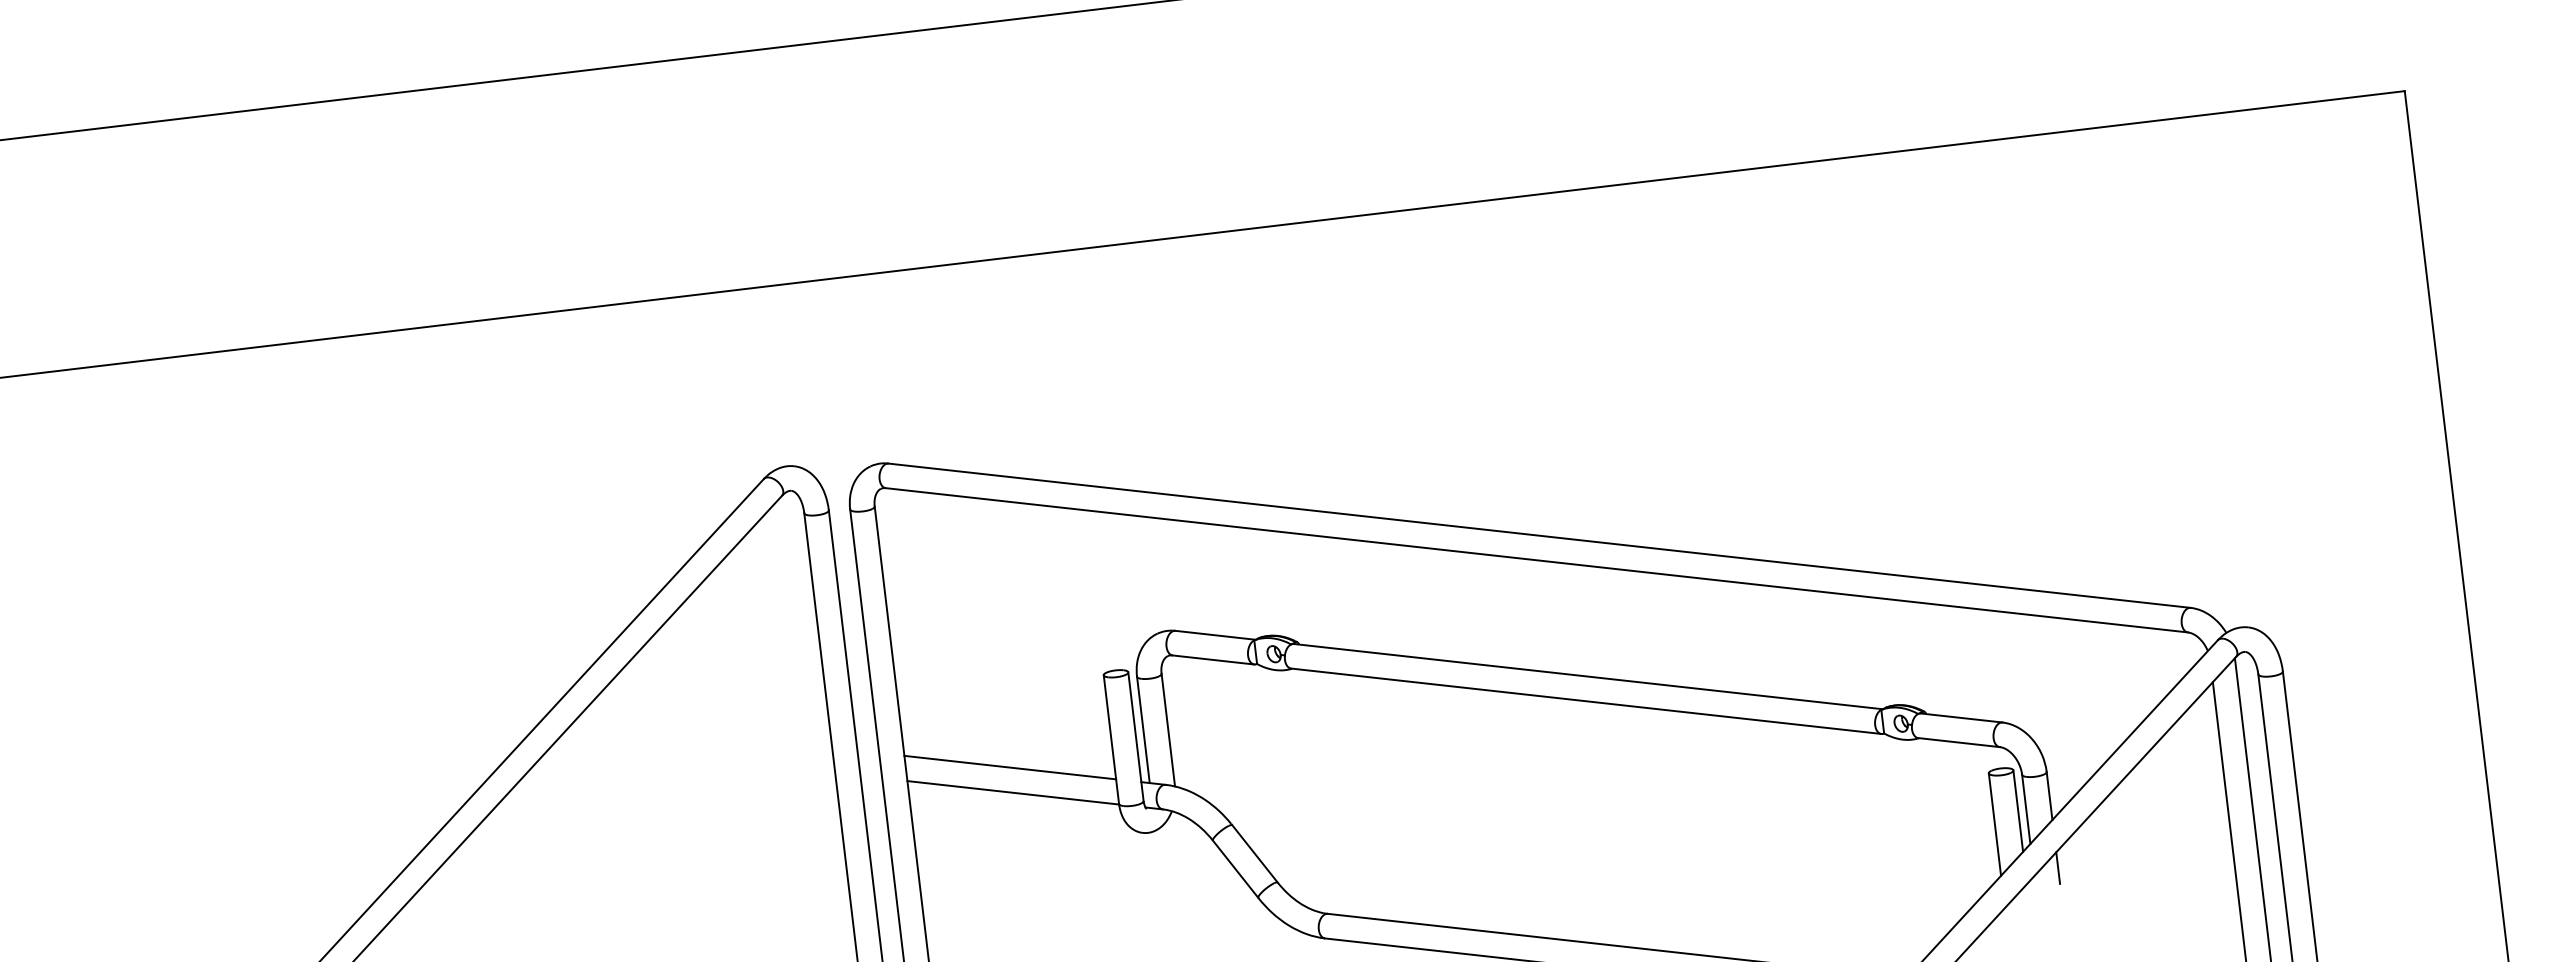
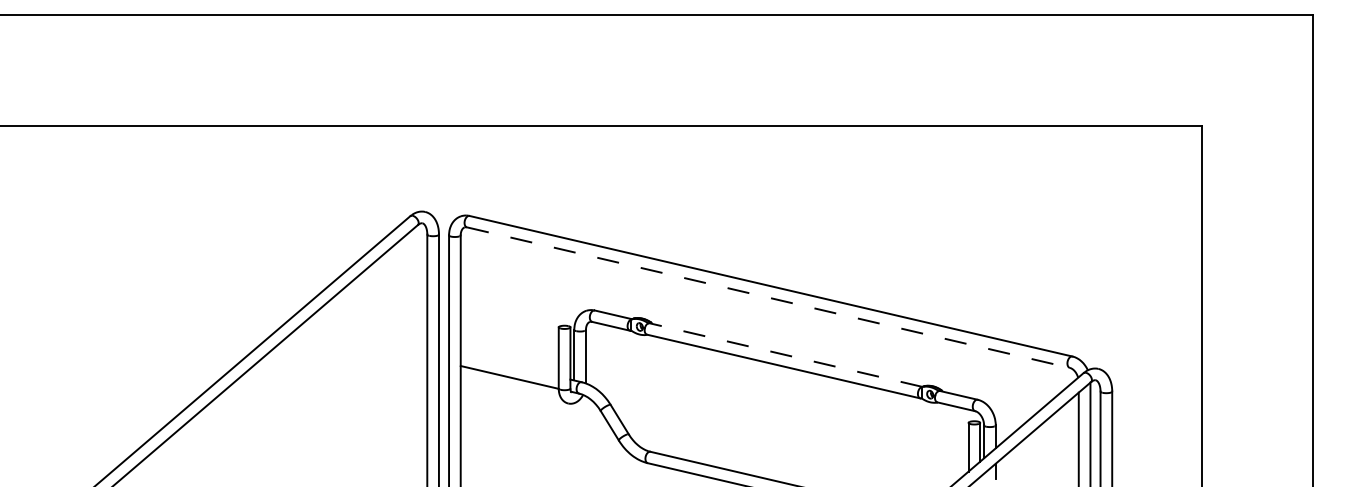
line: (1537, 559) -> (768, 297), solid -> dashed
line: (1589, 677) -> (786, 355), solid -> dashed
line: (1009, 767) -> (509, 365), removed

